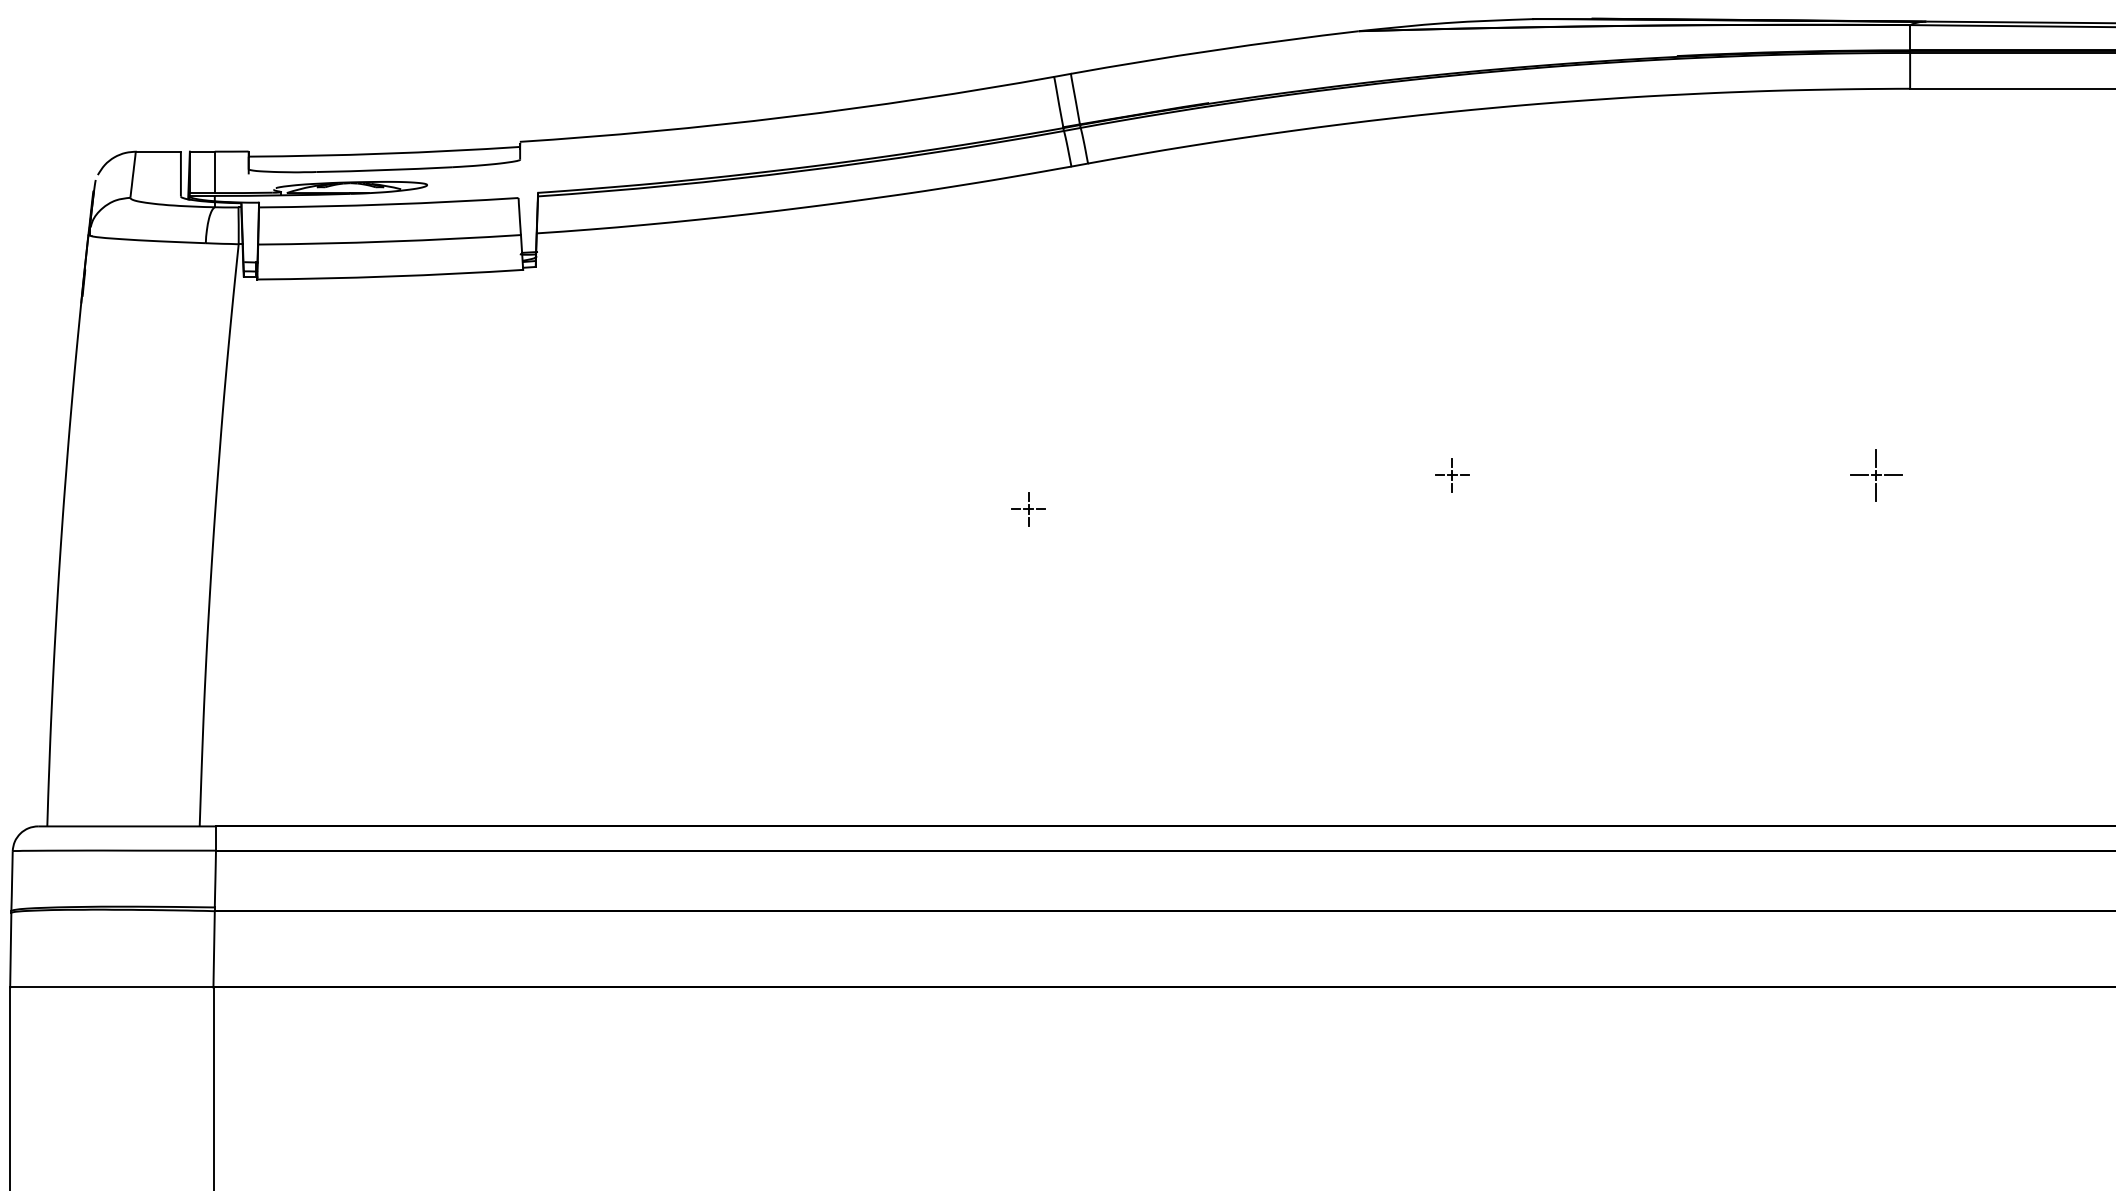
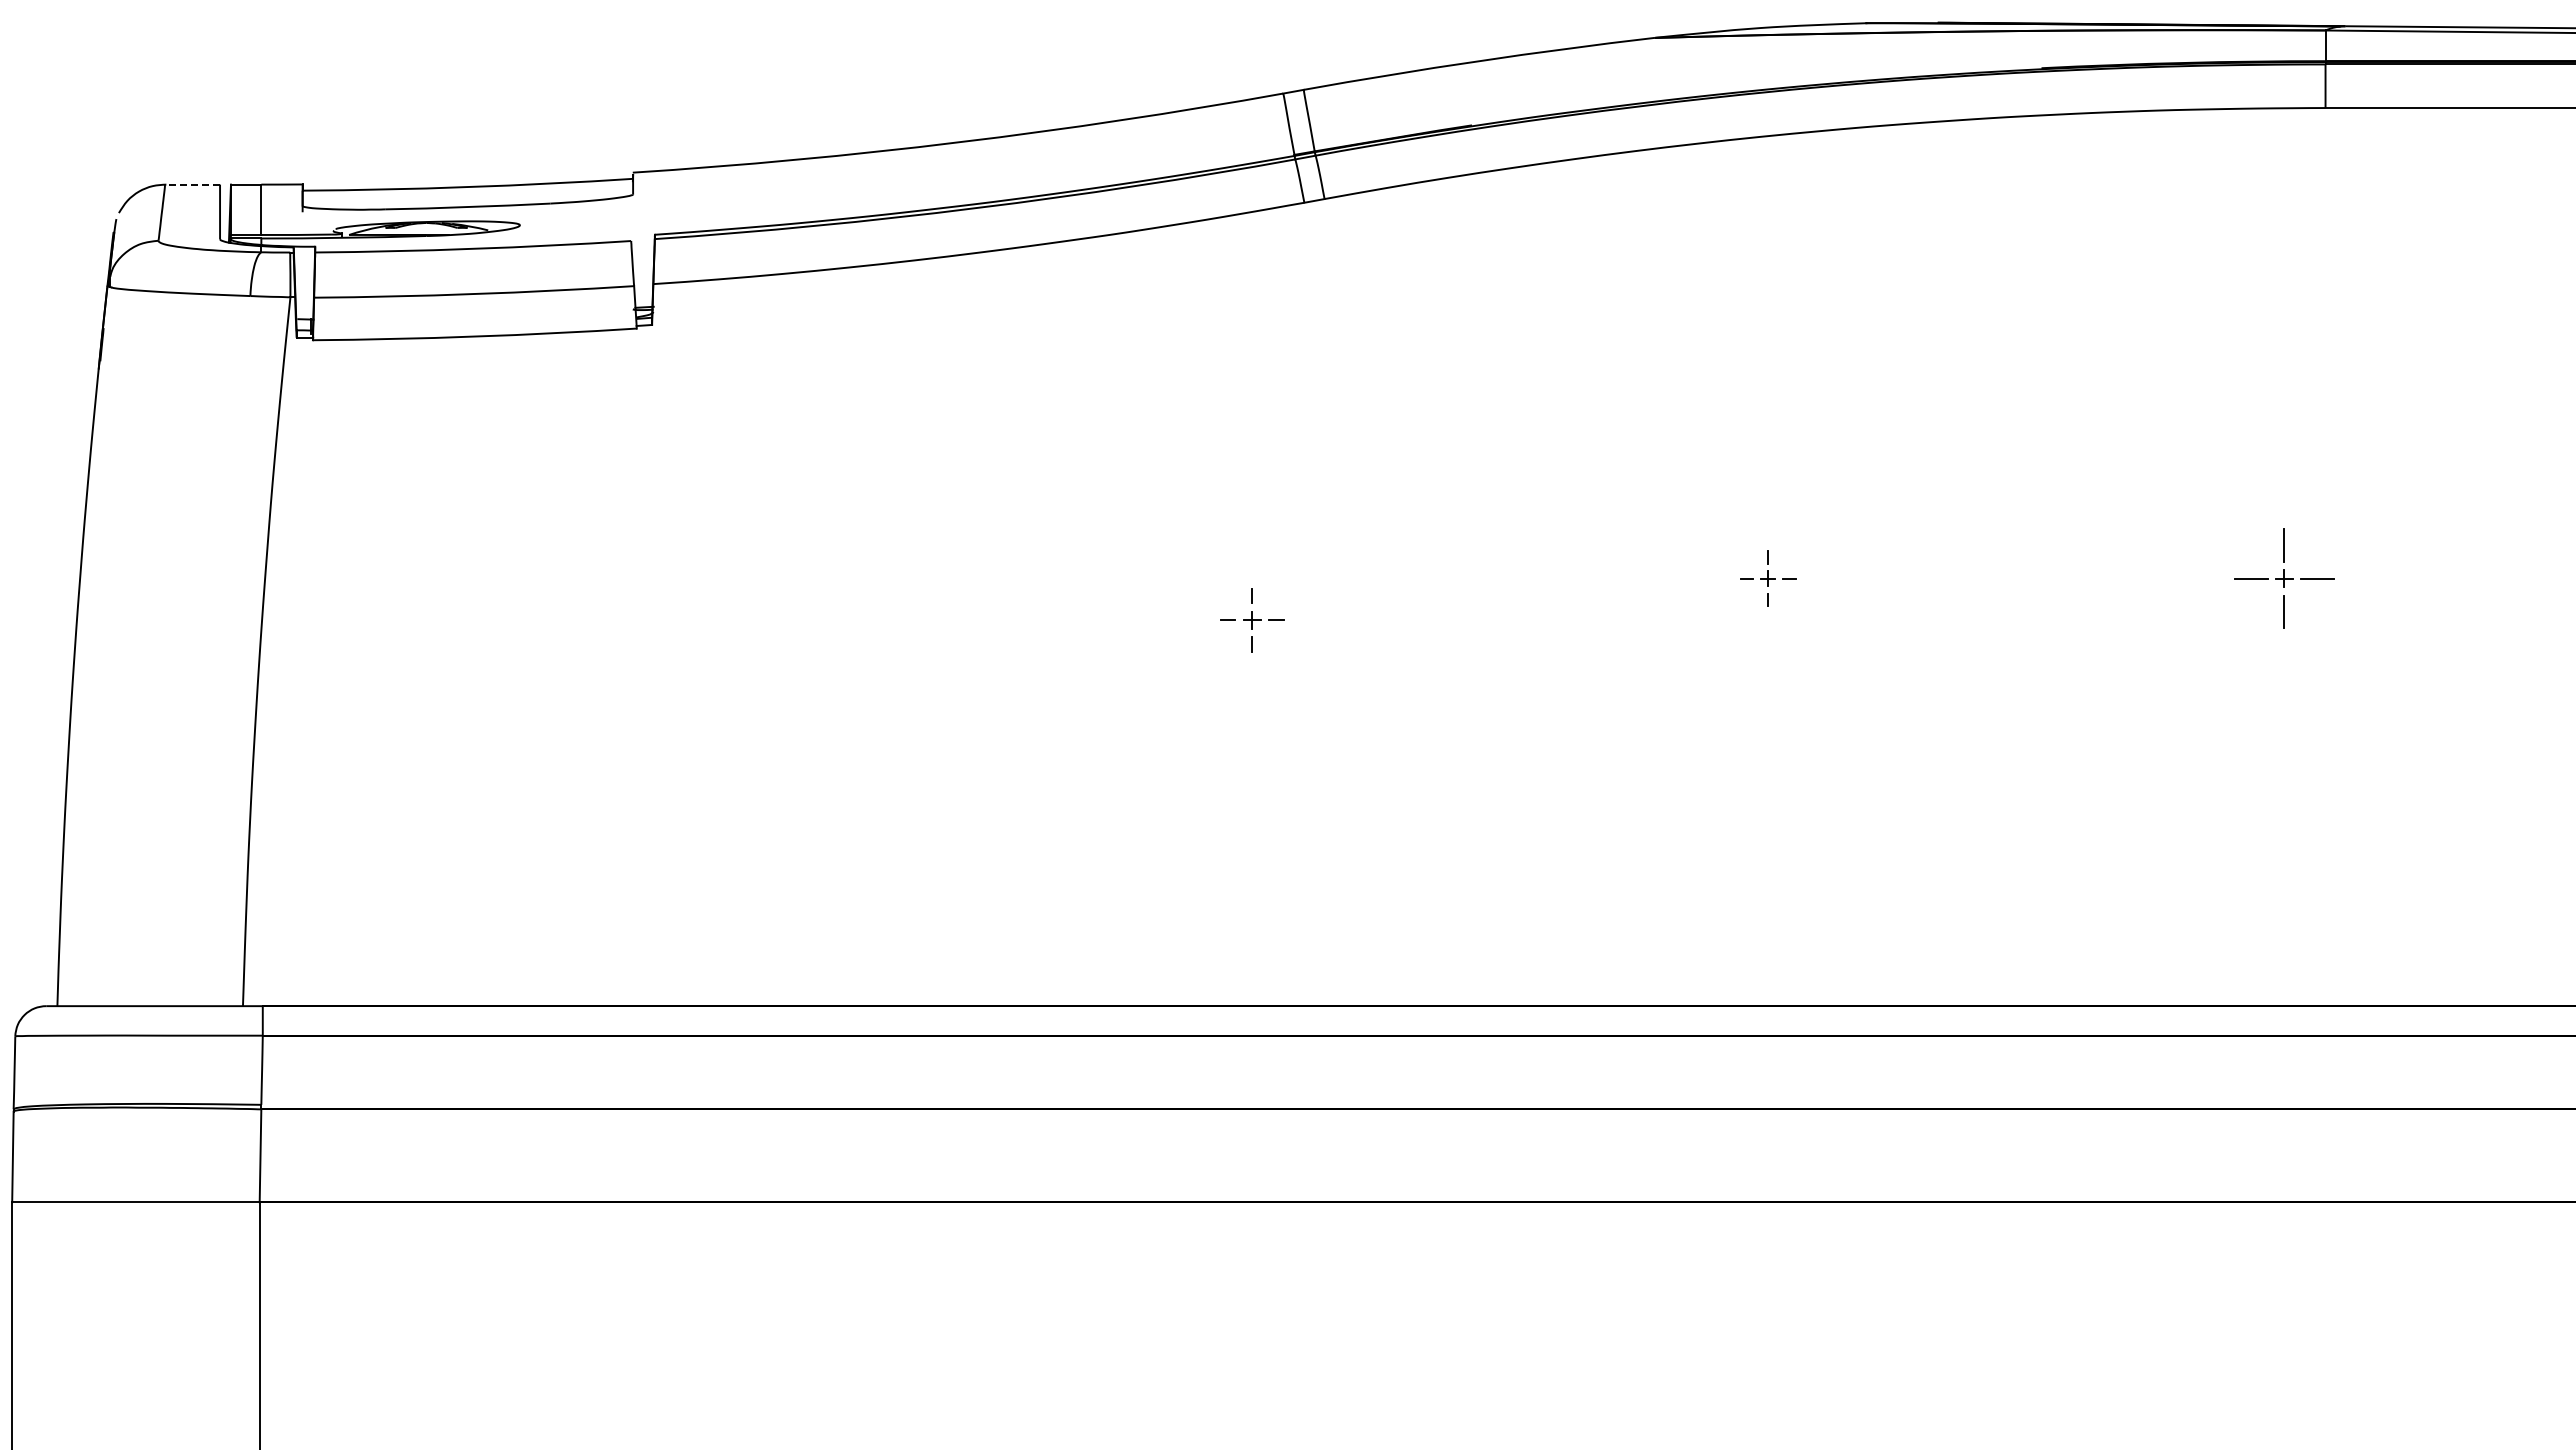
line: (158, 151) -> (192, 184), solid -> dashed
part: (1452, 475) -> (1768, 578), size x1.4
part: (1875, 475) -> (2283, 578), size x1.6
part: (1028, 508) -> (1251, 619), size x1.6

